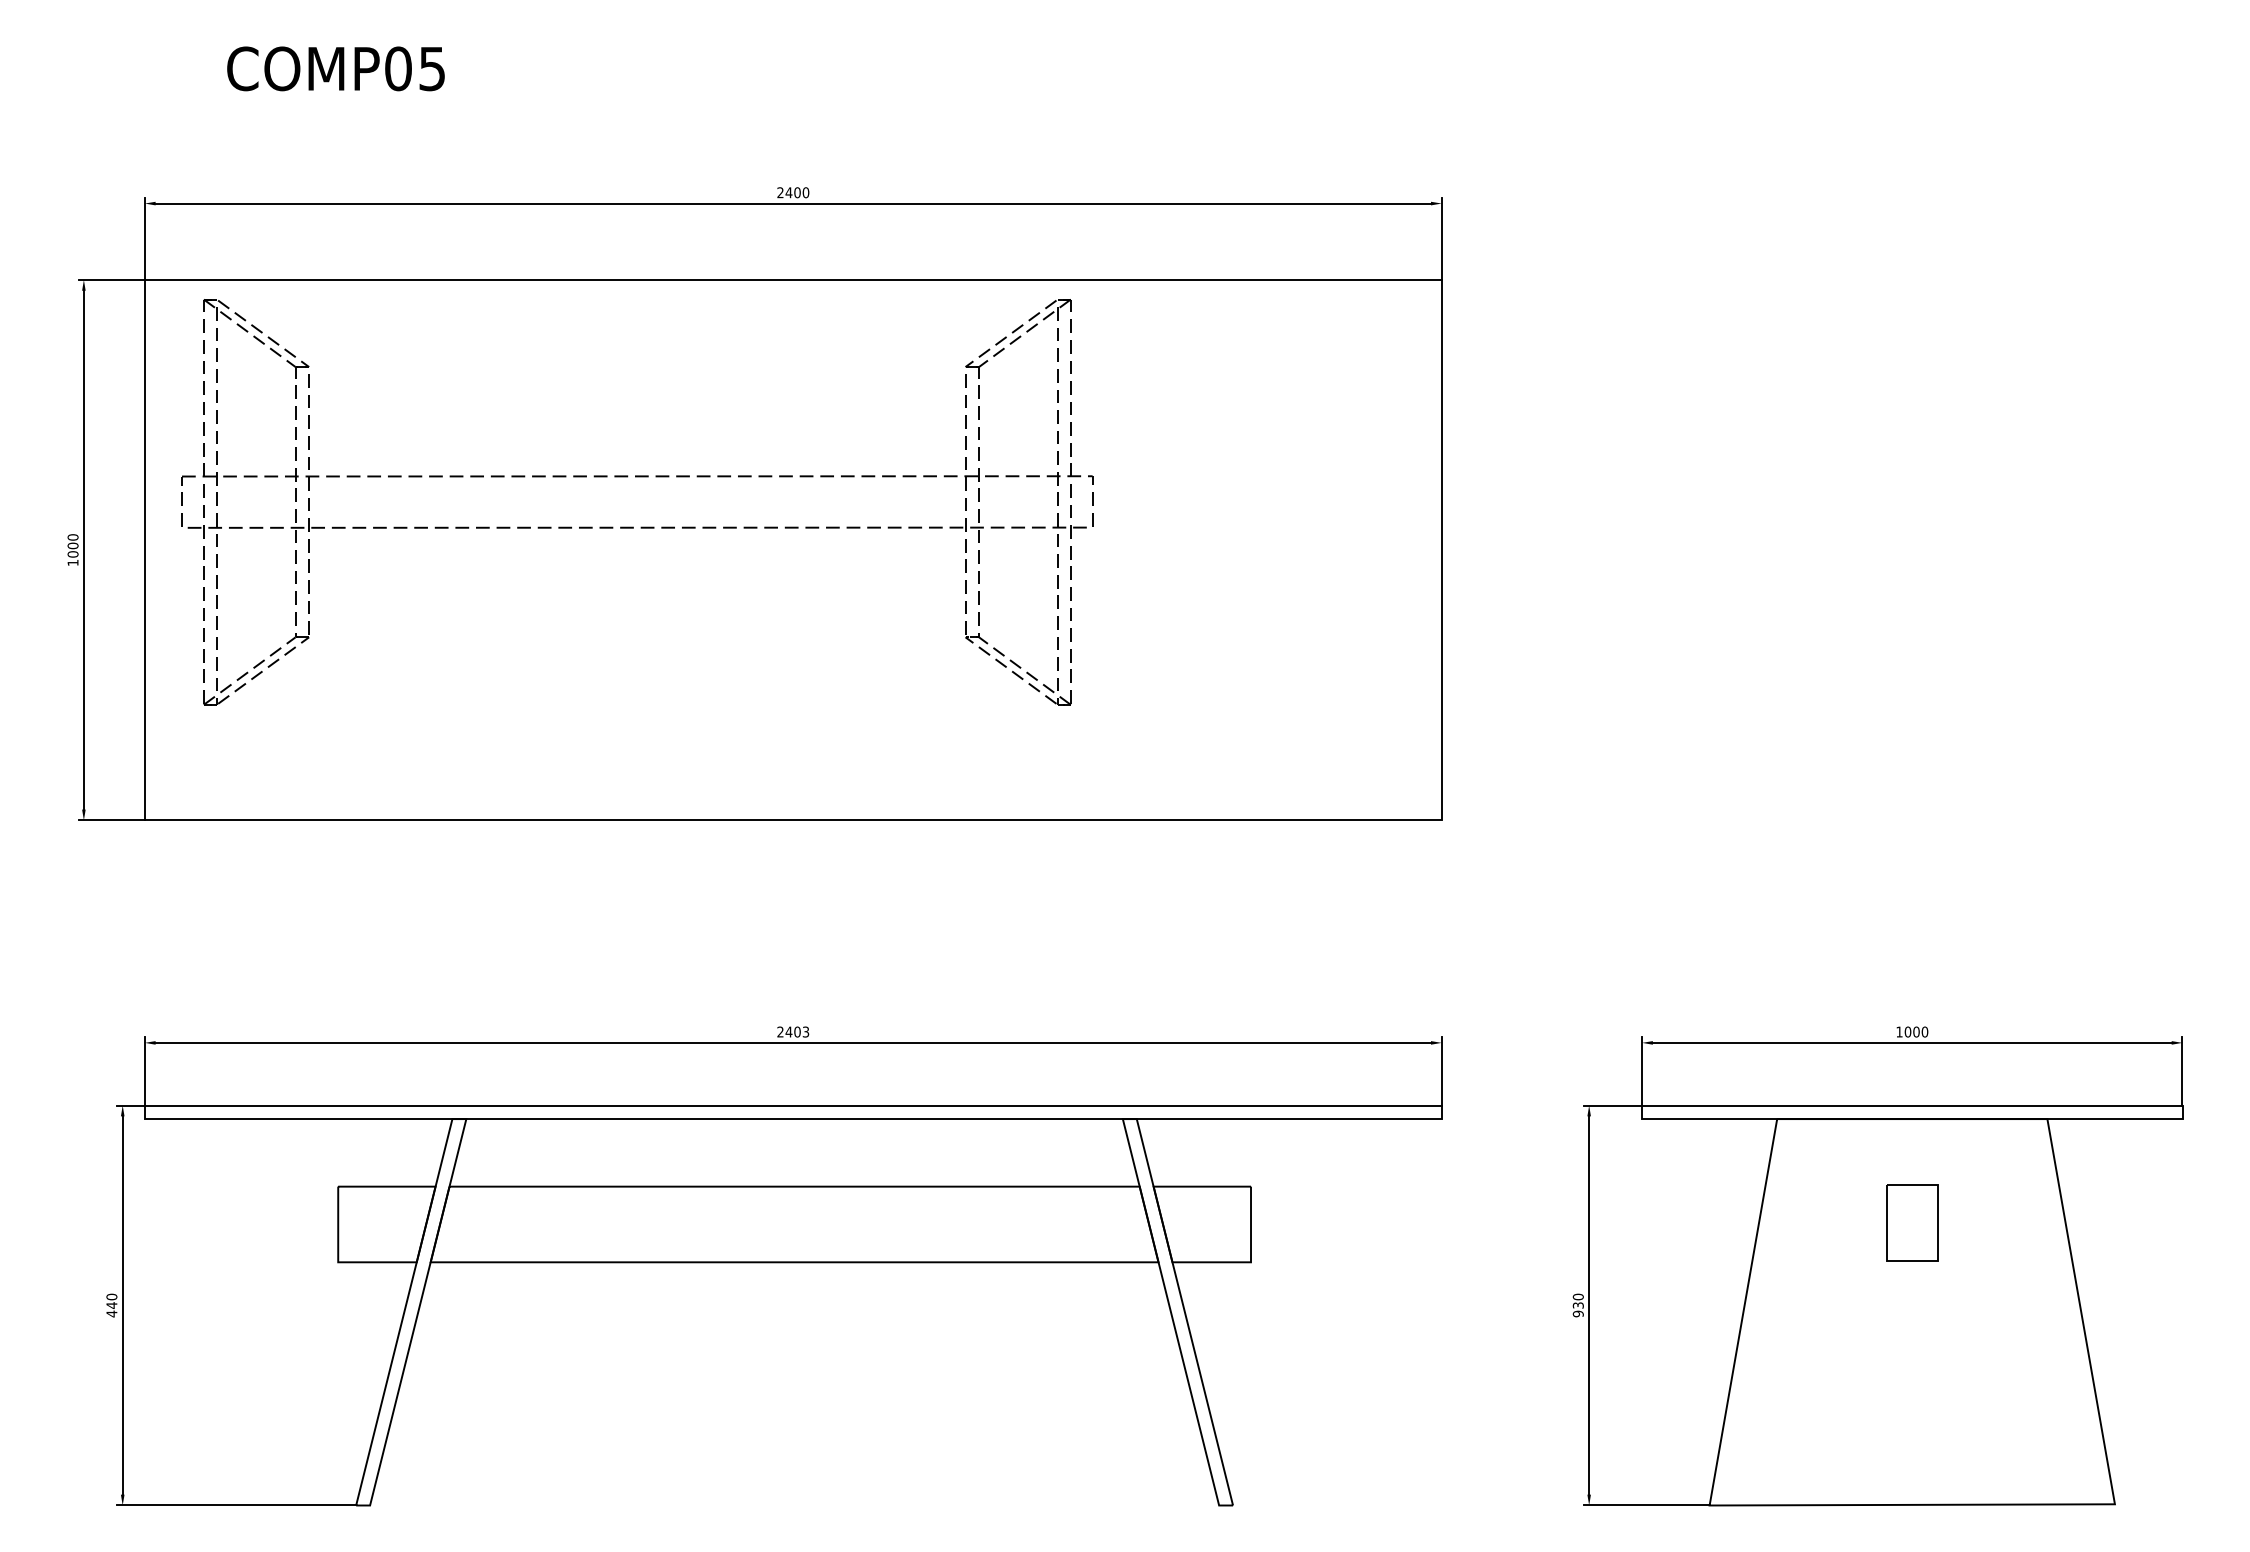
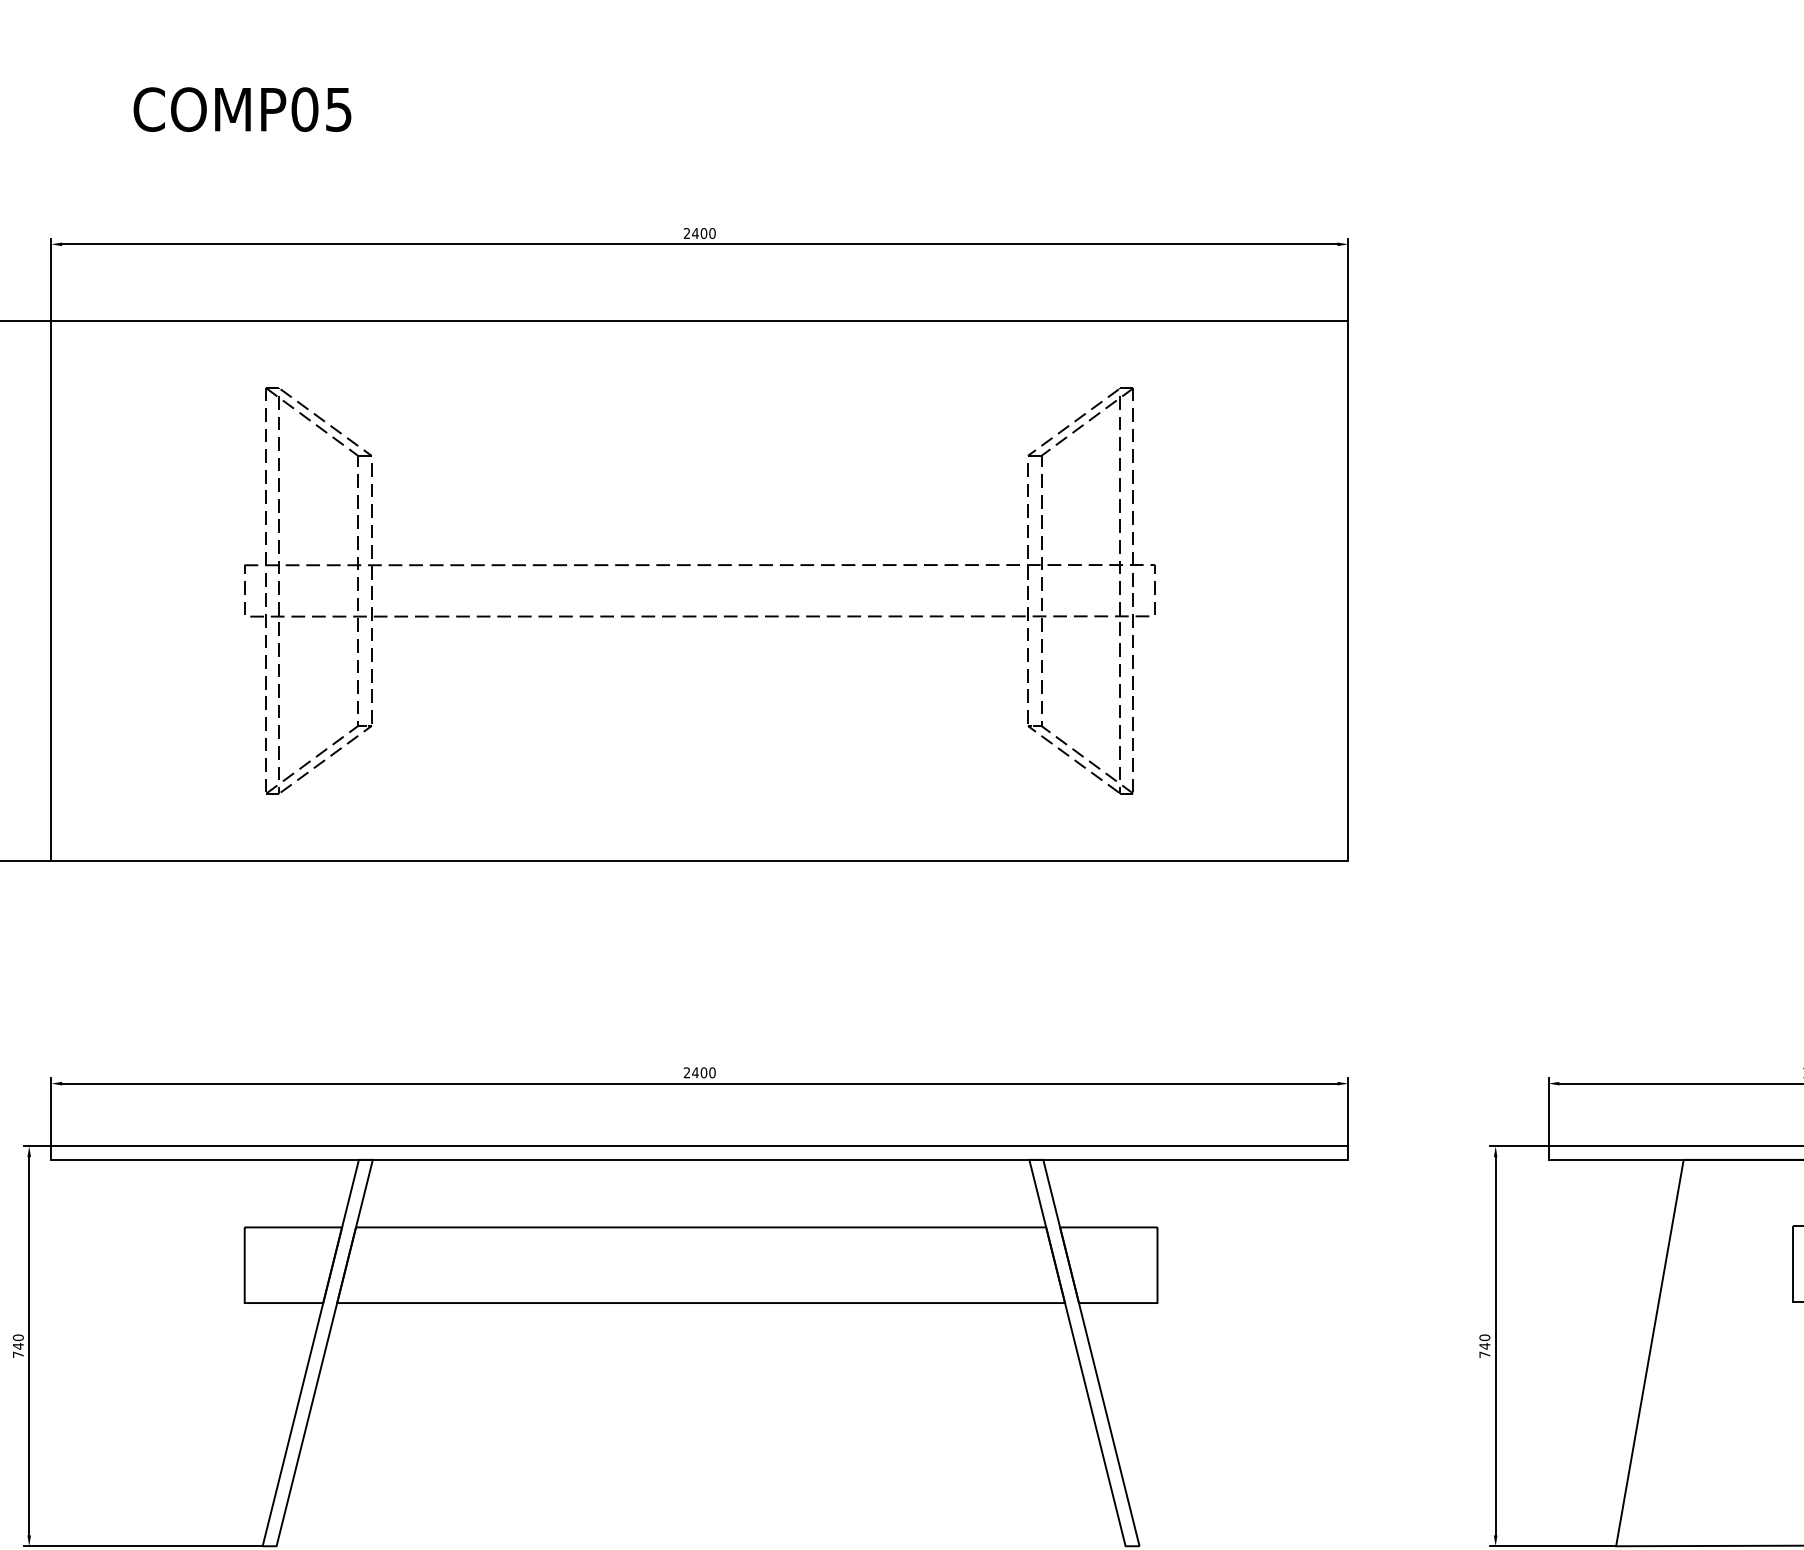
part: (633, 526) -> (696, 615), moved
text: (805, 1031) -> (712, 1072), 2403 -> 2400
text: (1577, 1309) -> (1484, 1350), 930 -> 740
text: (111, 1313) -> (18, 1354), 440 -> 740

